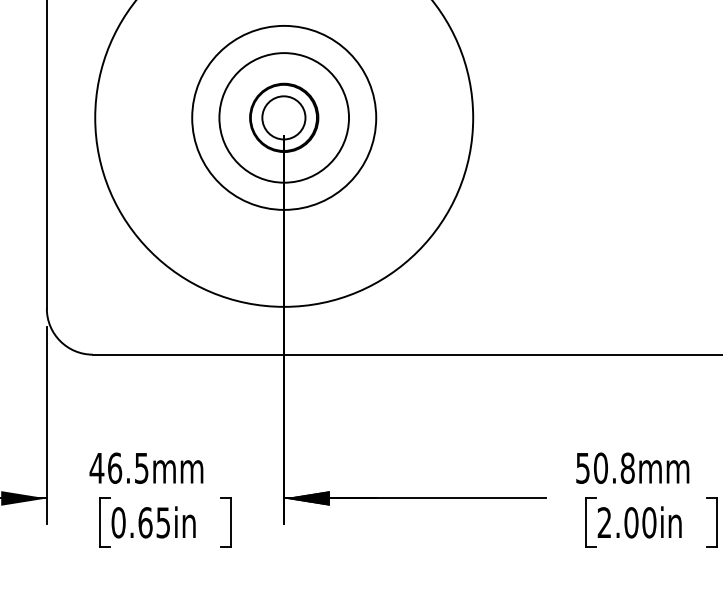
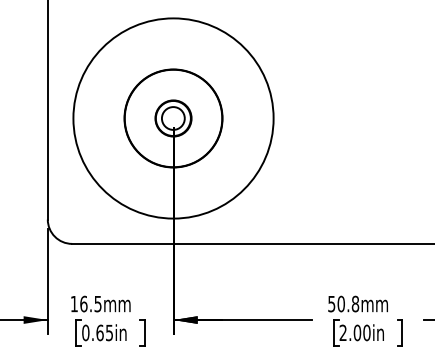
circle: (284, 117) -> (173, 118), size x1.43
text: (97, 469) -> (74, 304), 46.5mm -> 16.5mm

